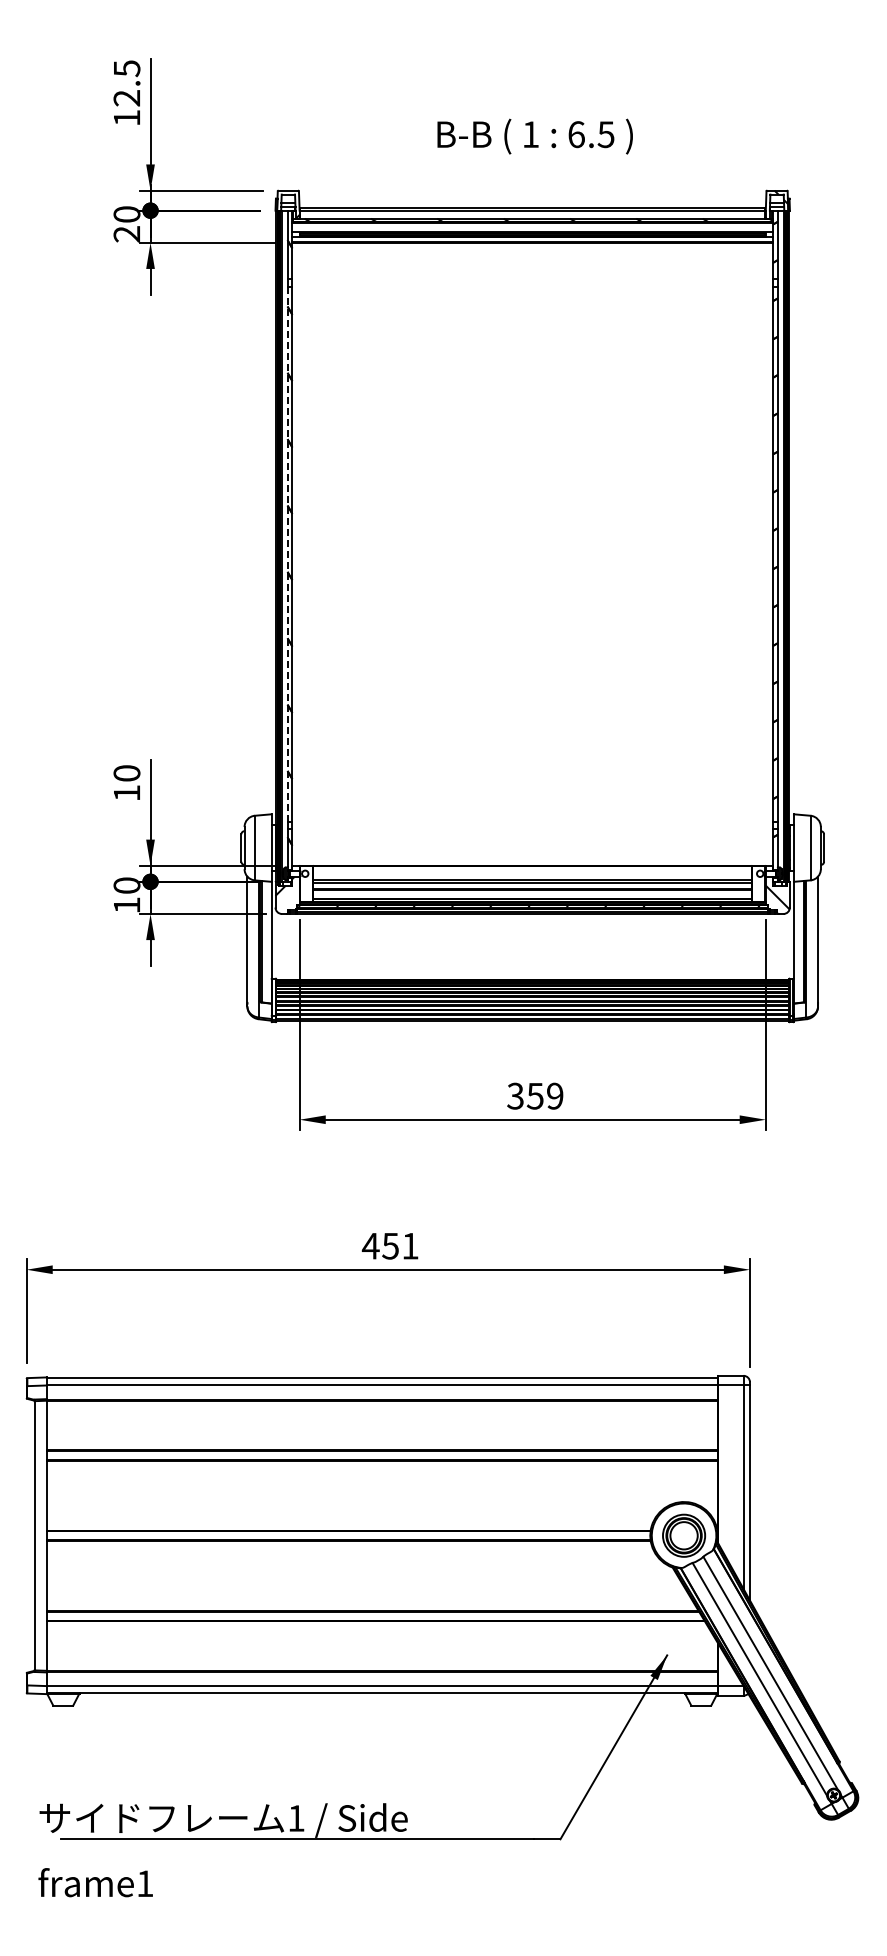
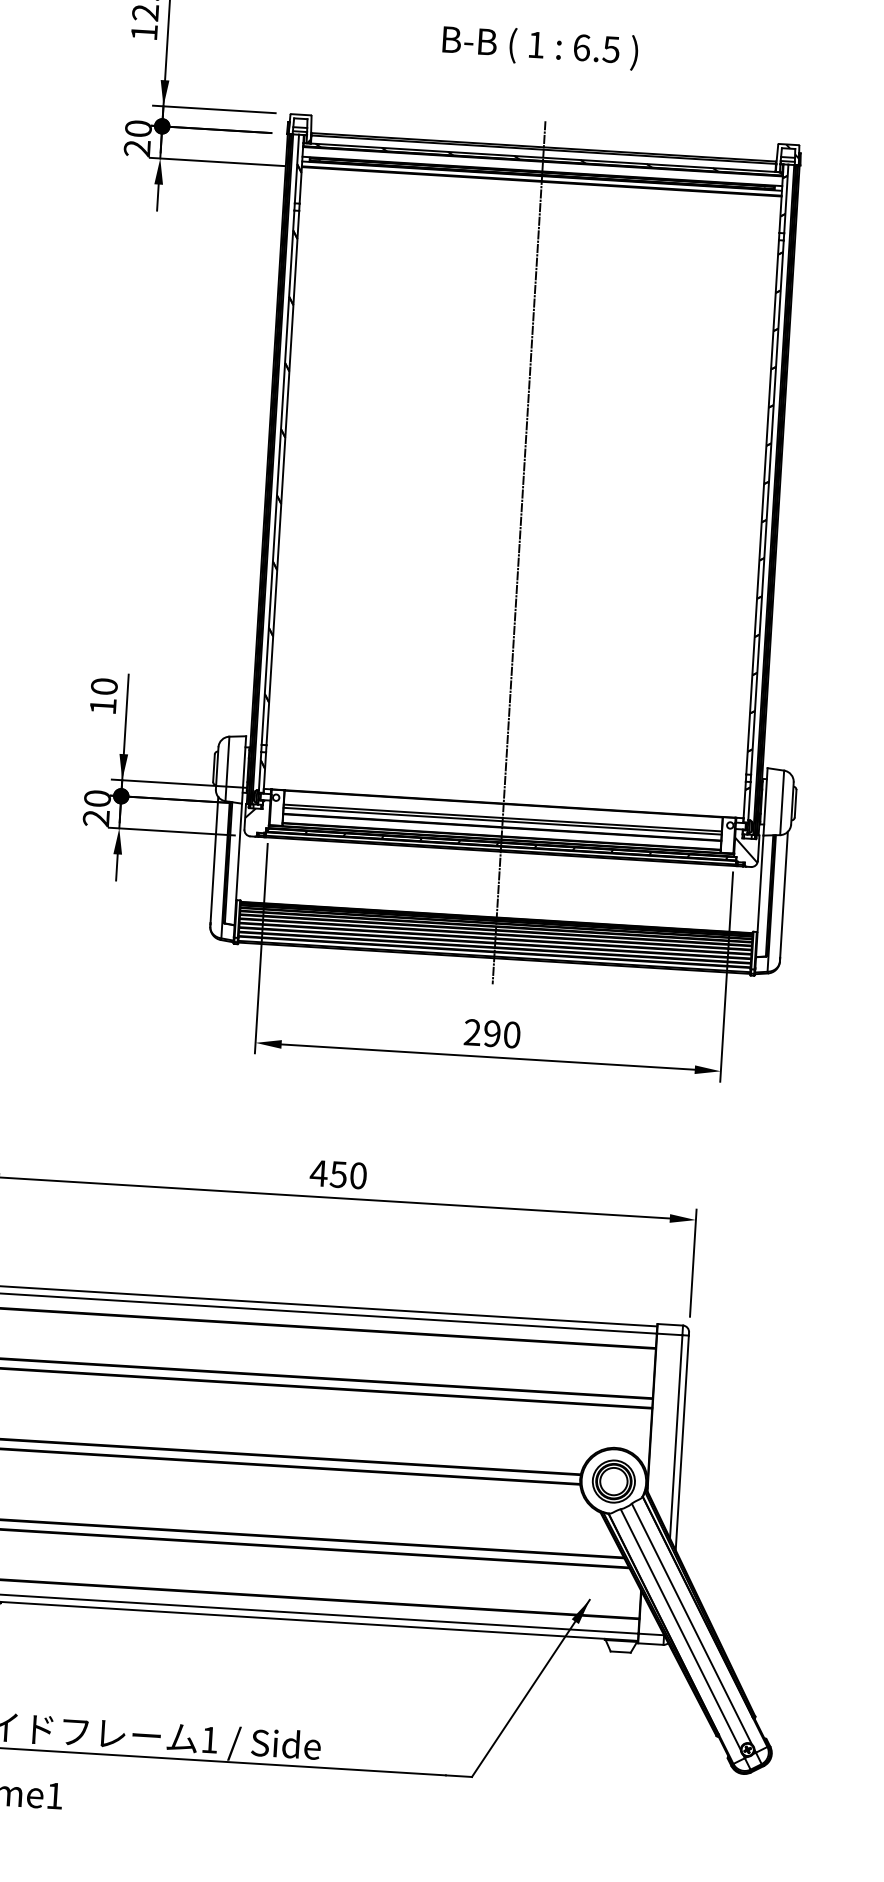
text: (534, 136) -> (539, 47), moved
line: (287, 554) -> (277, 477), dashed -> solid
line: (532, 614) -> (518, 552), added
text: (126, 905) -> (95, 818), 10 -> 20
text: (535, 1095) -> (492, 1033), 359 -> 290
text: (410, 1245) -> (358, 1175), 451 -> 450

